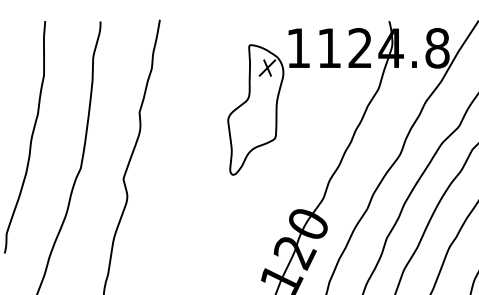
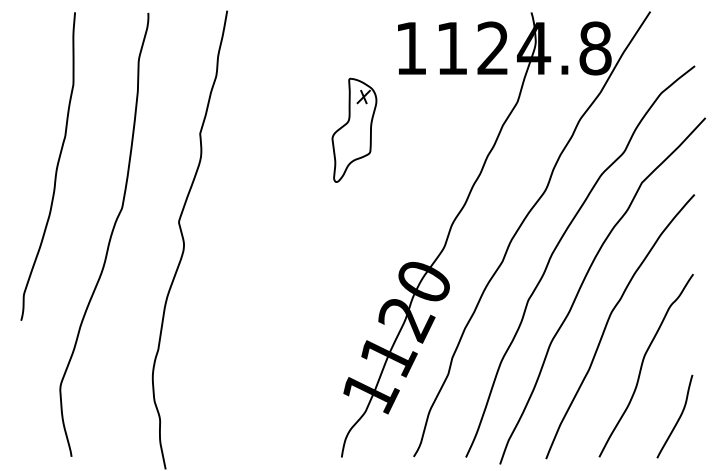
part: (255, 110) -> (354, 130), size x0.6

